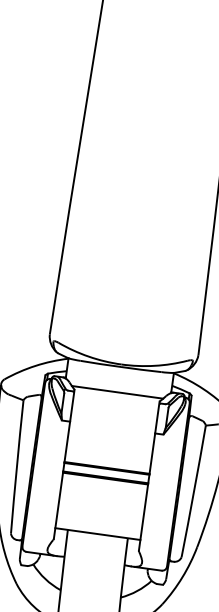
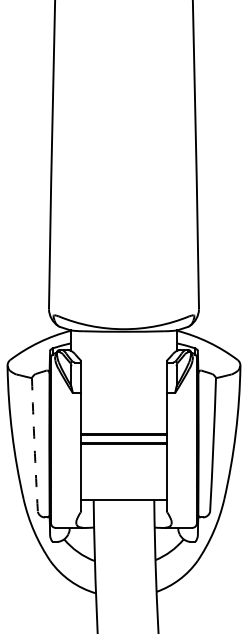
line: (117, 392) -> (123, 357), removed
arc: (16, 467) -> (34, 445), solid -> dashed

